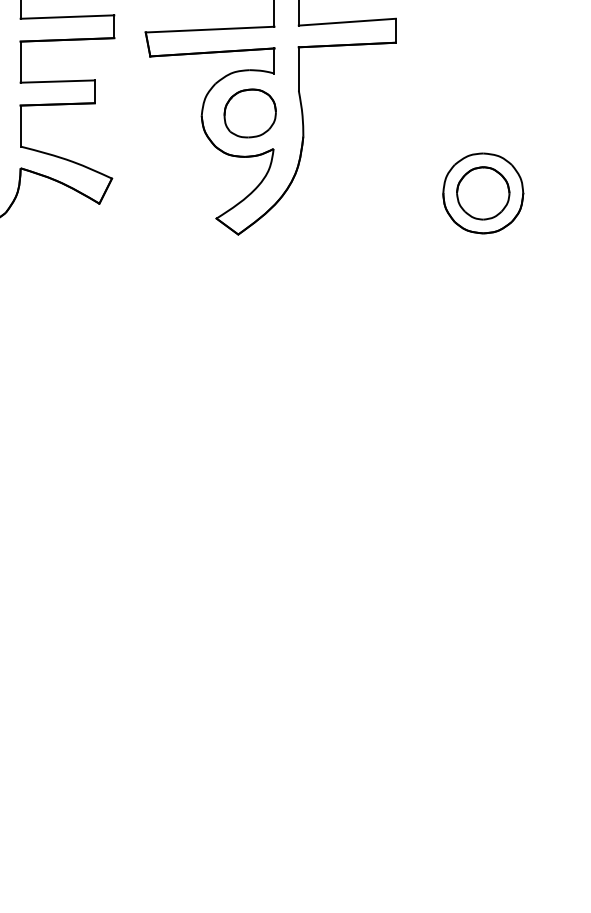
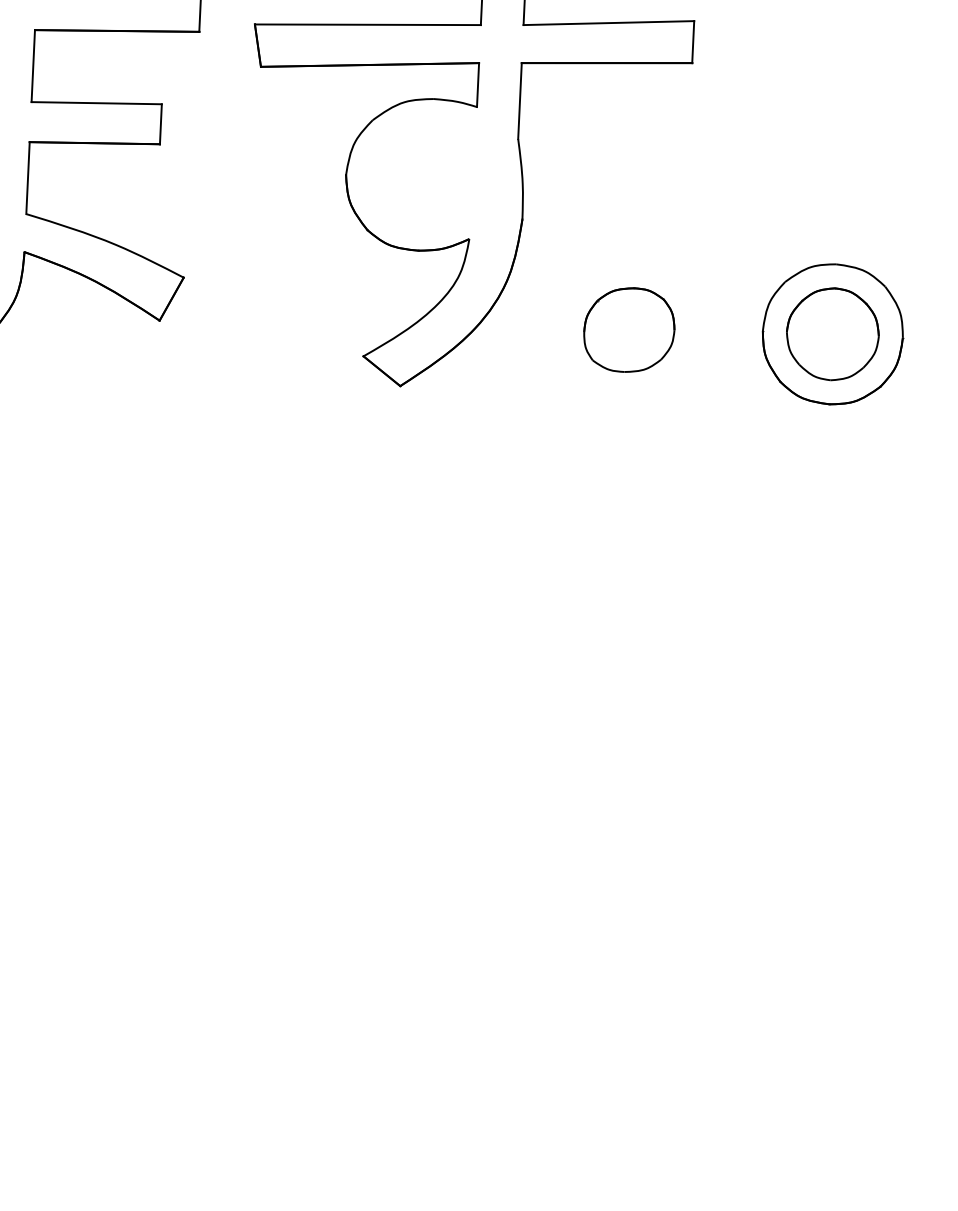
part: (249, 113) -> (628, 330), moved

